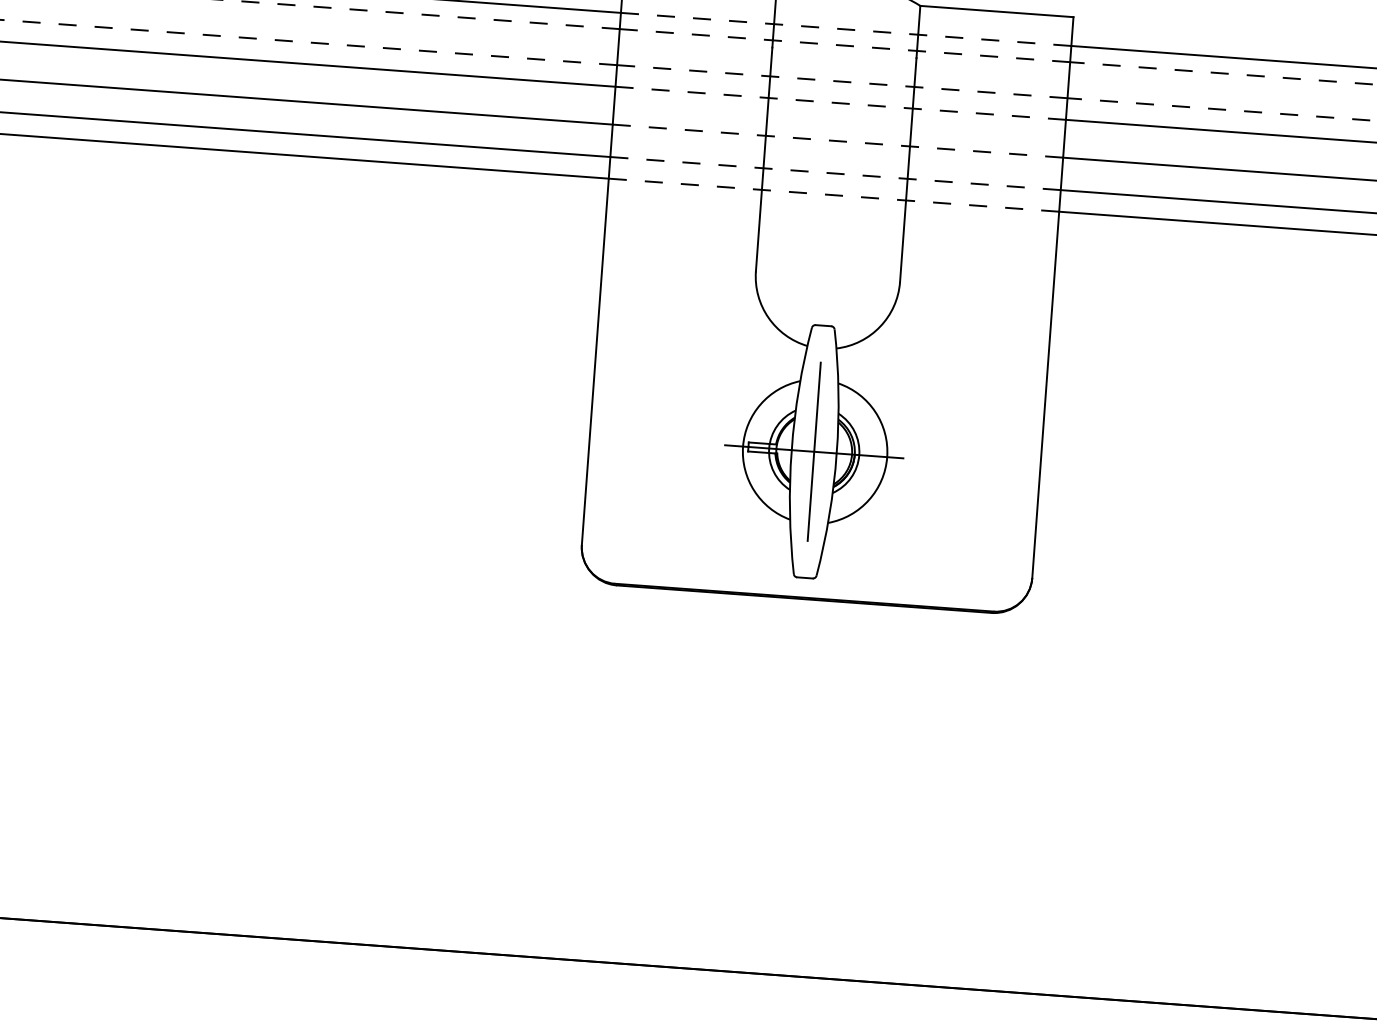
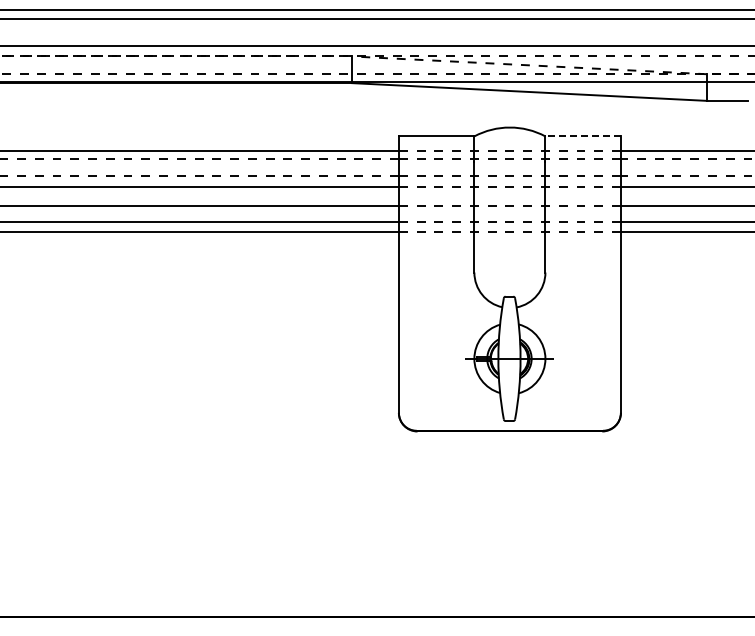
line: (997, 11) -> (583, 136), solid -> dashed
line: (814, 451) -> (509, 358), removed

